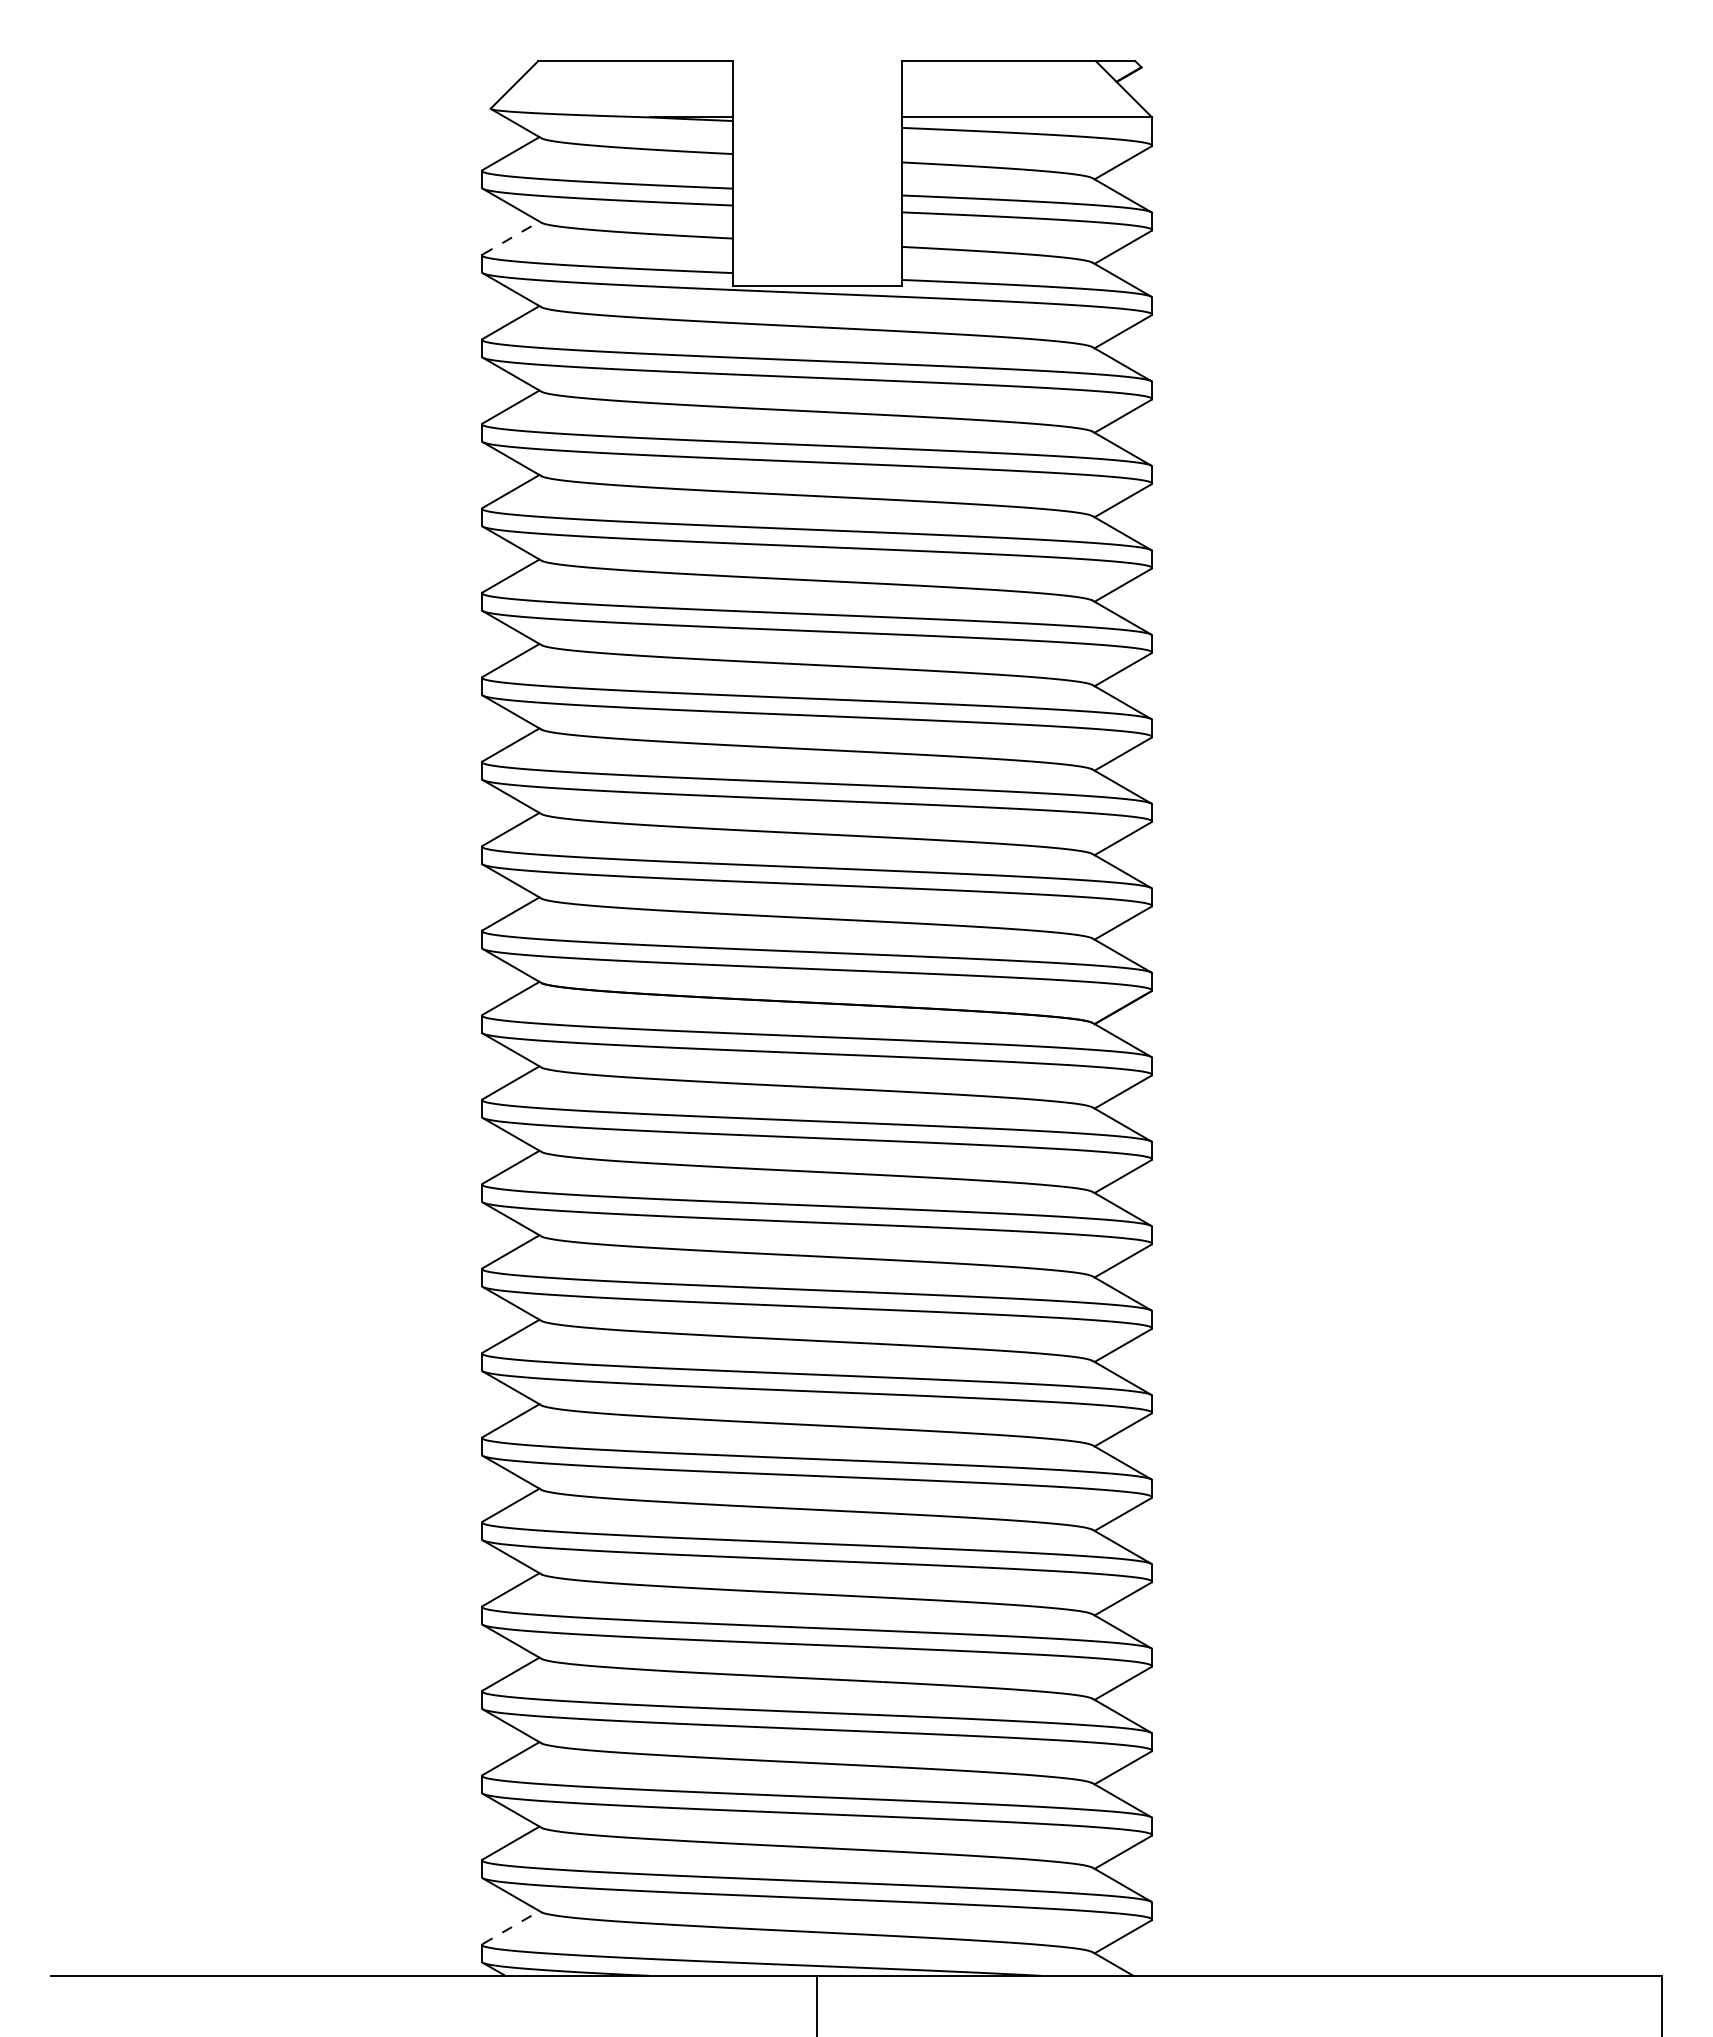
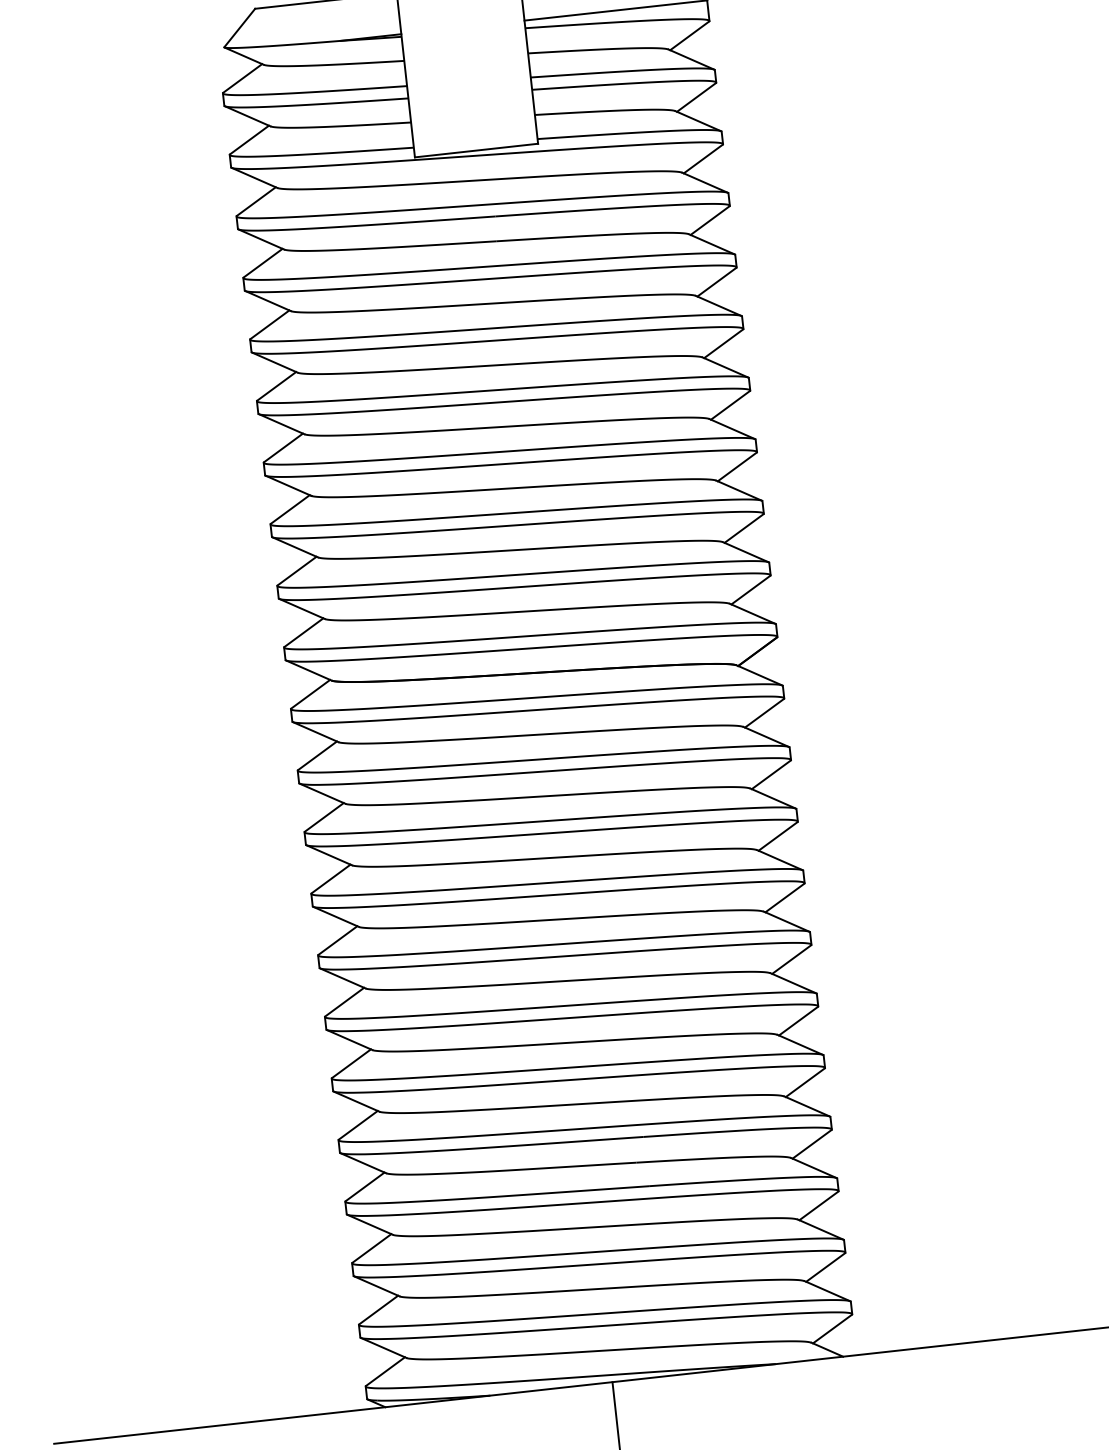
line: (511, 238) -> (249, 140), dashed -> solid
line: (511, 1927) -> (385, 1371), dashed -> solid

